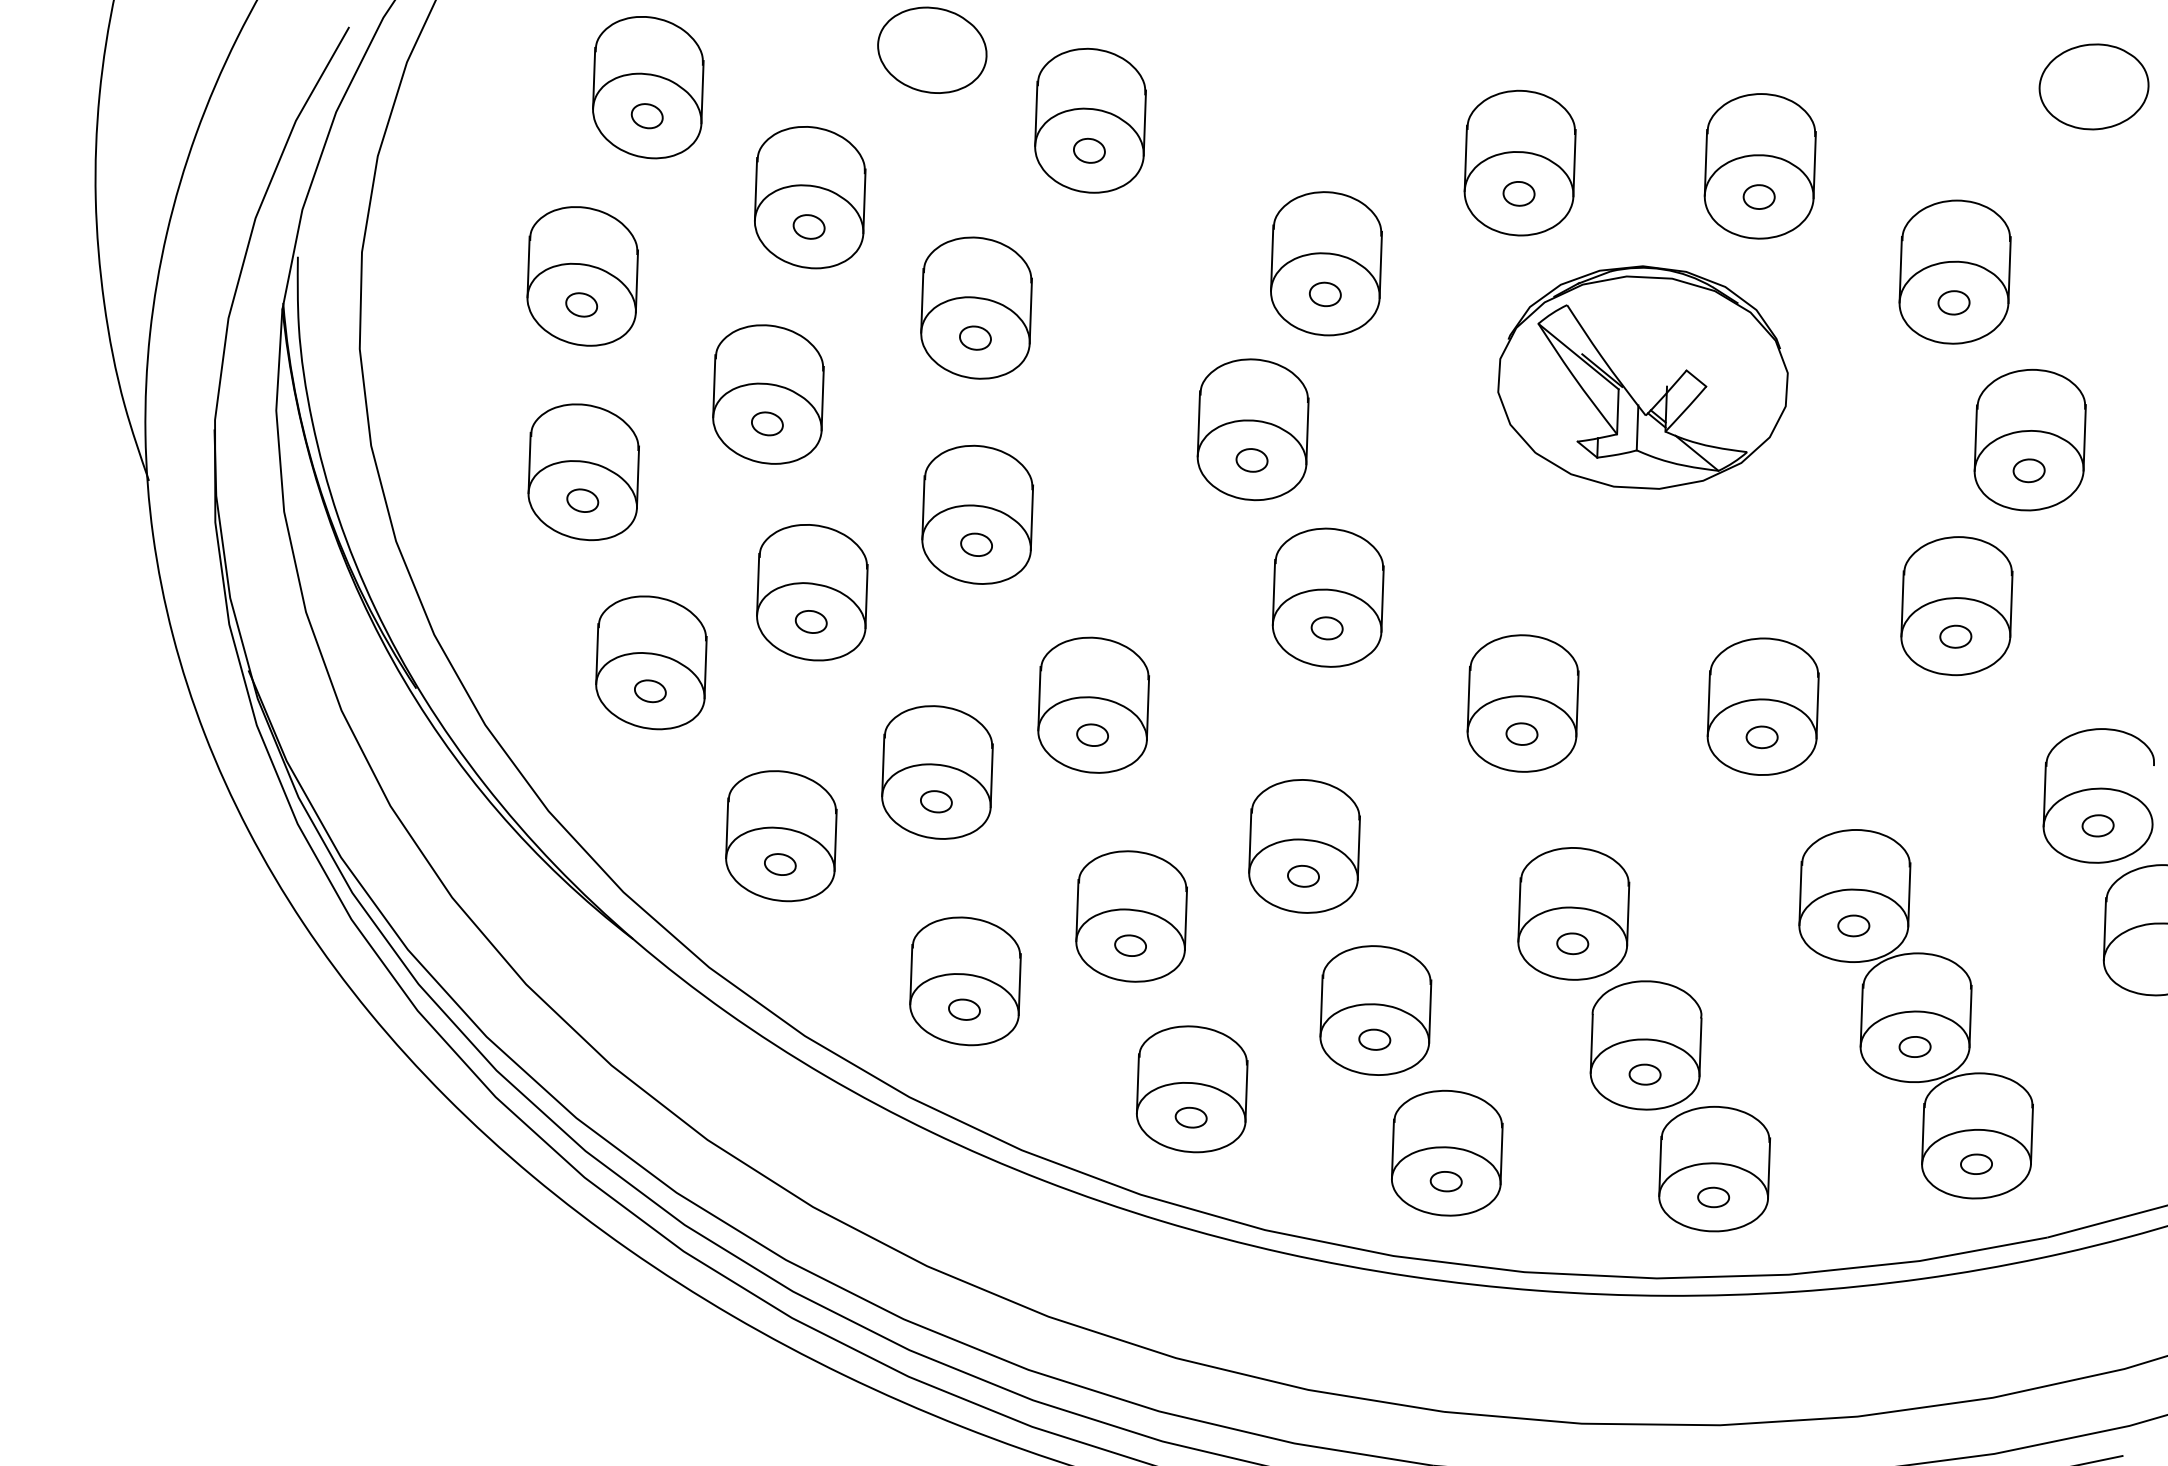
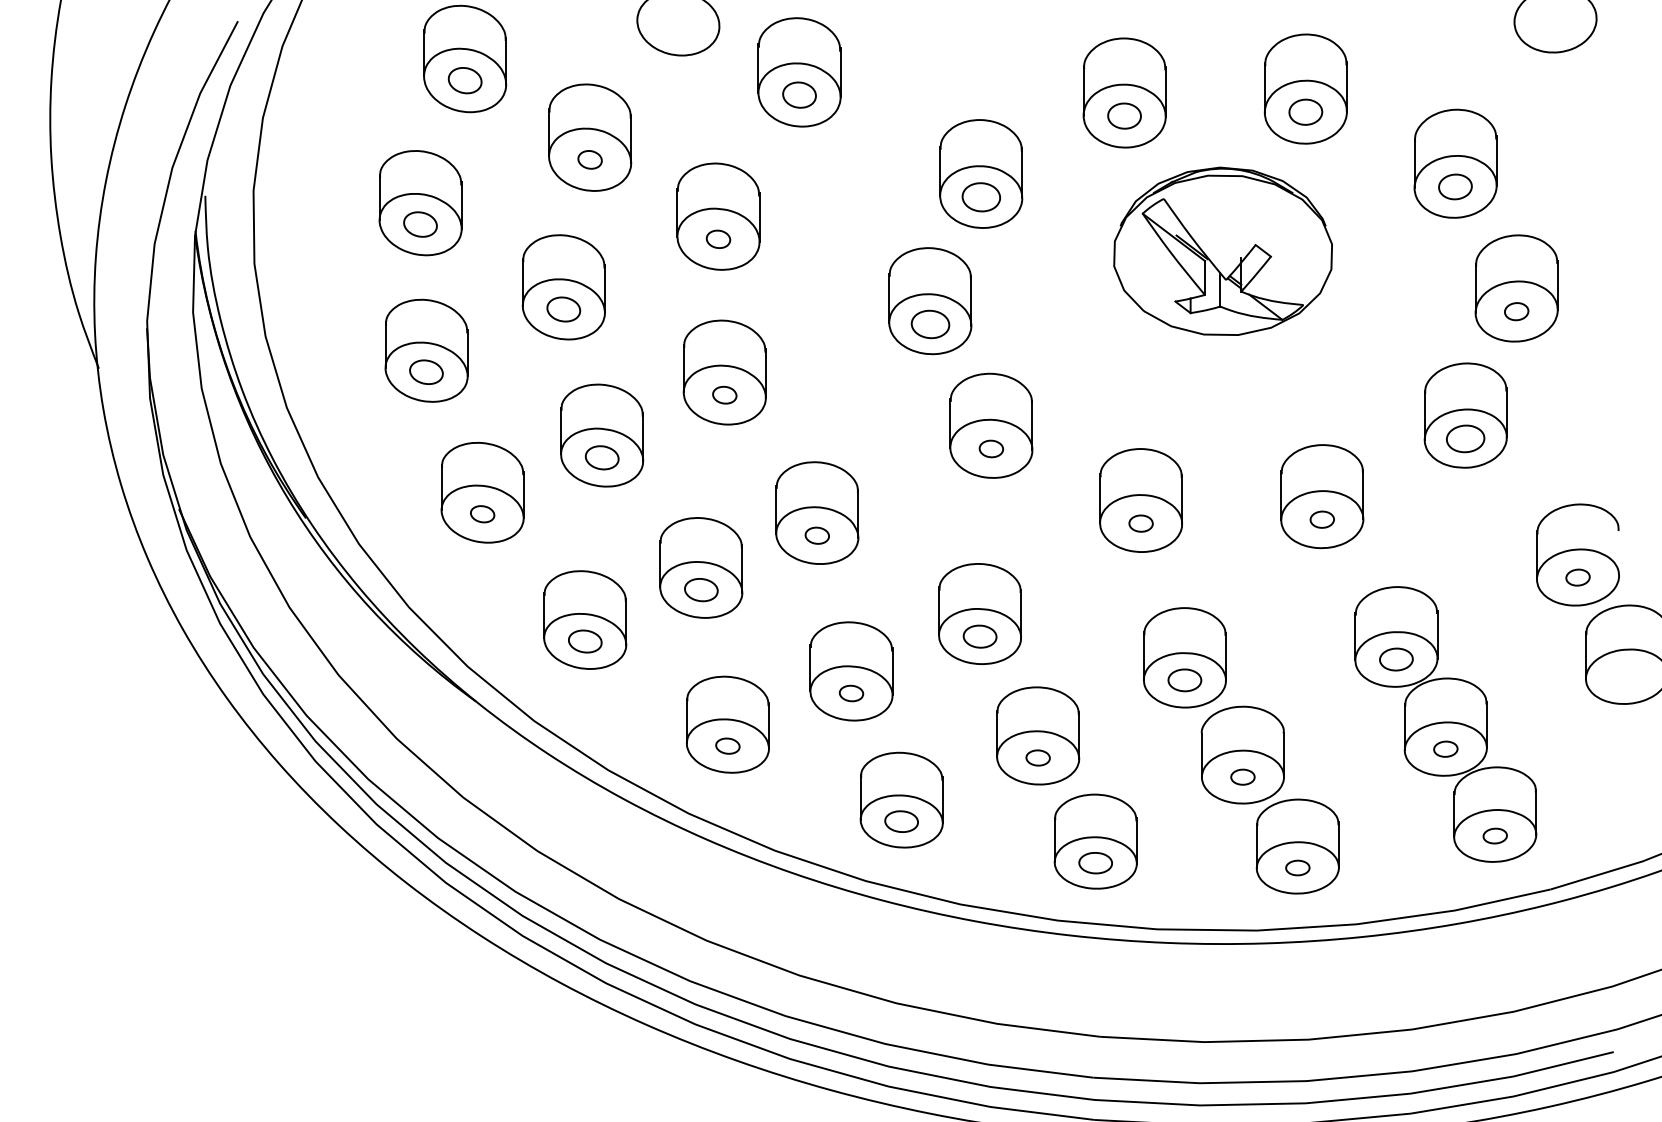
part: (646, 116) -> (464, 80), size x1.4
part: (1089, 150) -> (799, 94), size x1.4
part: (1518, 194) -> (1124, 116), size x1.4
part: (1758, 197) -> (1305, 112), size x1.4
part: (1324, 293) -> (980, 196), size x1.6
part: (1953, 302) -> (1455, 186), size x1.4
part: (581, 304) -> (420, 224), size x1.4
part: (766, 423) -> (563, 309), size x1.4
part: (1250, 459) -> (929, 323), size x1.6
part: (582, 500) -> (426, 372), size x1.4
part: (810, 621) -> (601, 457), size x1.4
part: (1955, 636) -> (1465, 438), size x1.6
part: (935, 801) -> (700, 589), size x1.4
part: (779, 864) -> (584, 641), size x1.4
part: (1302, 876) -> (979, 636), size x1.4
part: (1853, 925) -> (1396, 659), size x1.4
part: (1572, 943) -> (1184, 680), size x1.4
part: (1190, 1117) -> (901, 821), size x1.4
part: (1445, 1180) -> (1095, 862), size x1.4

